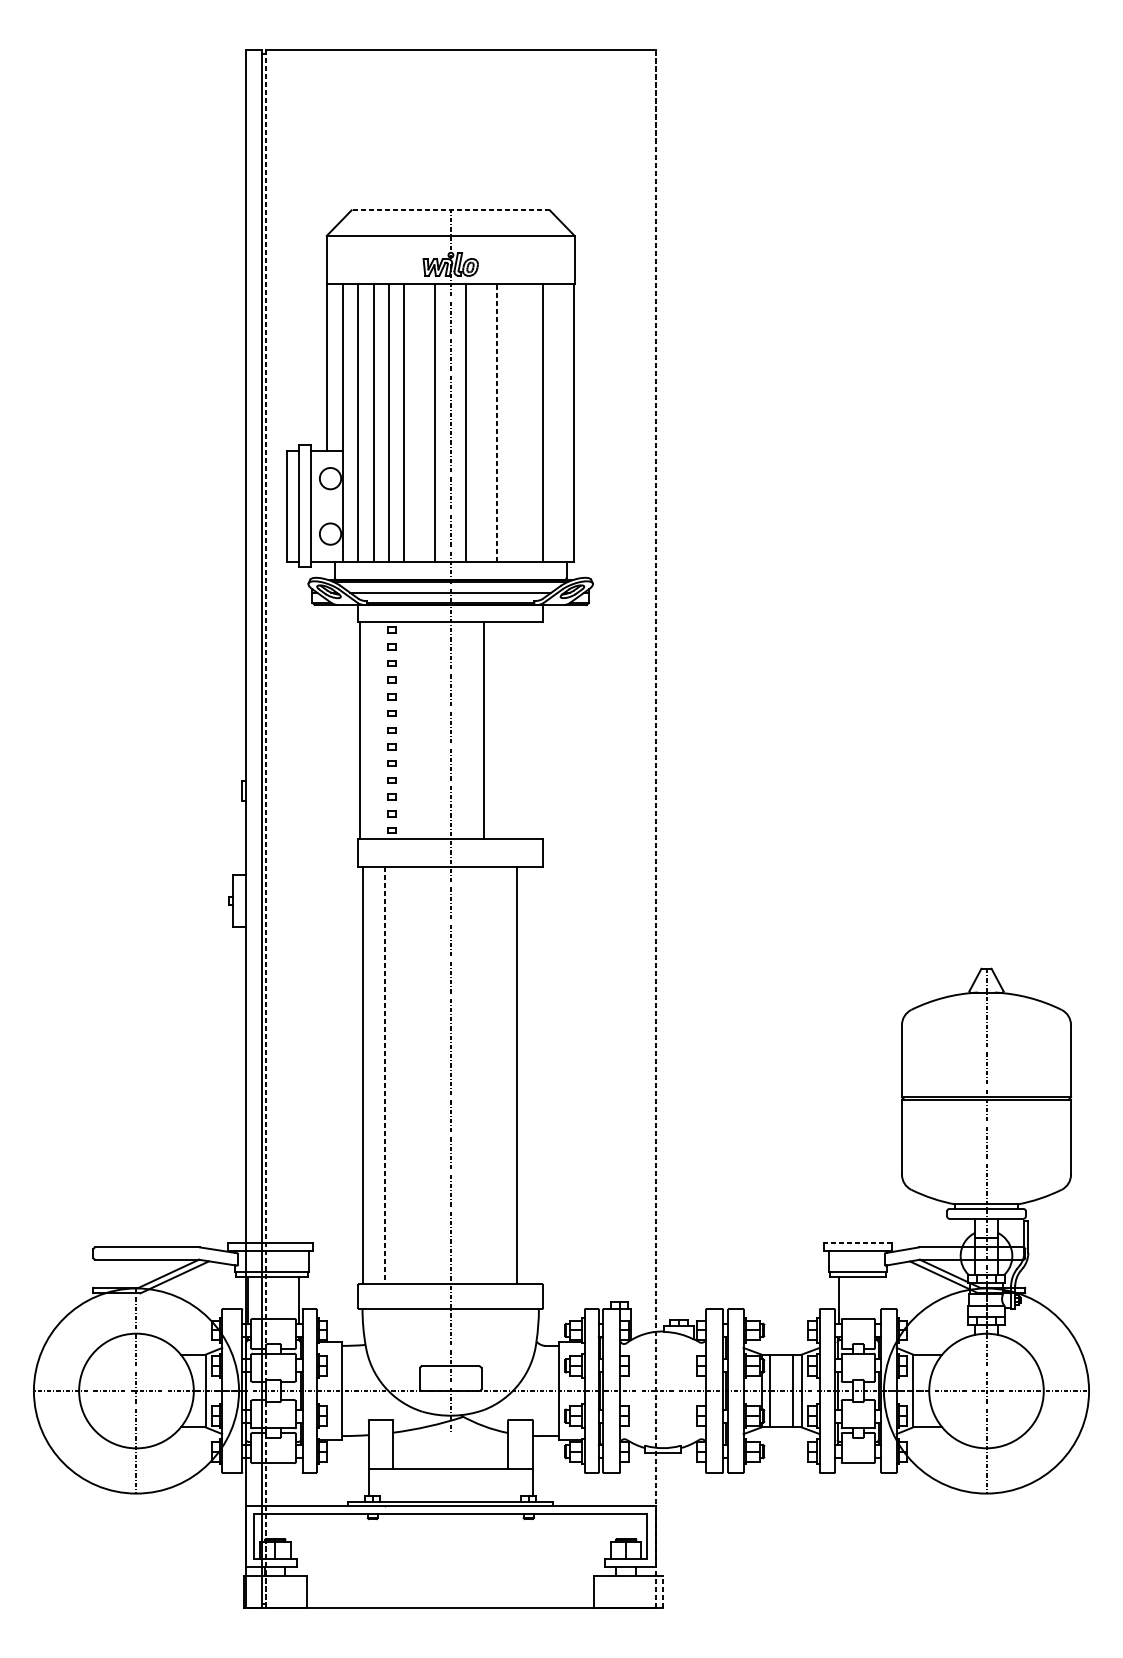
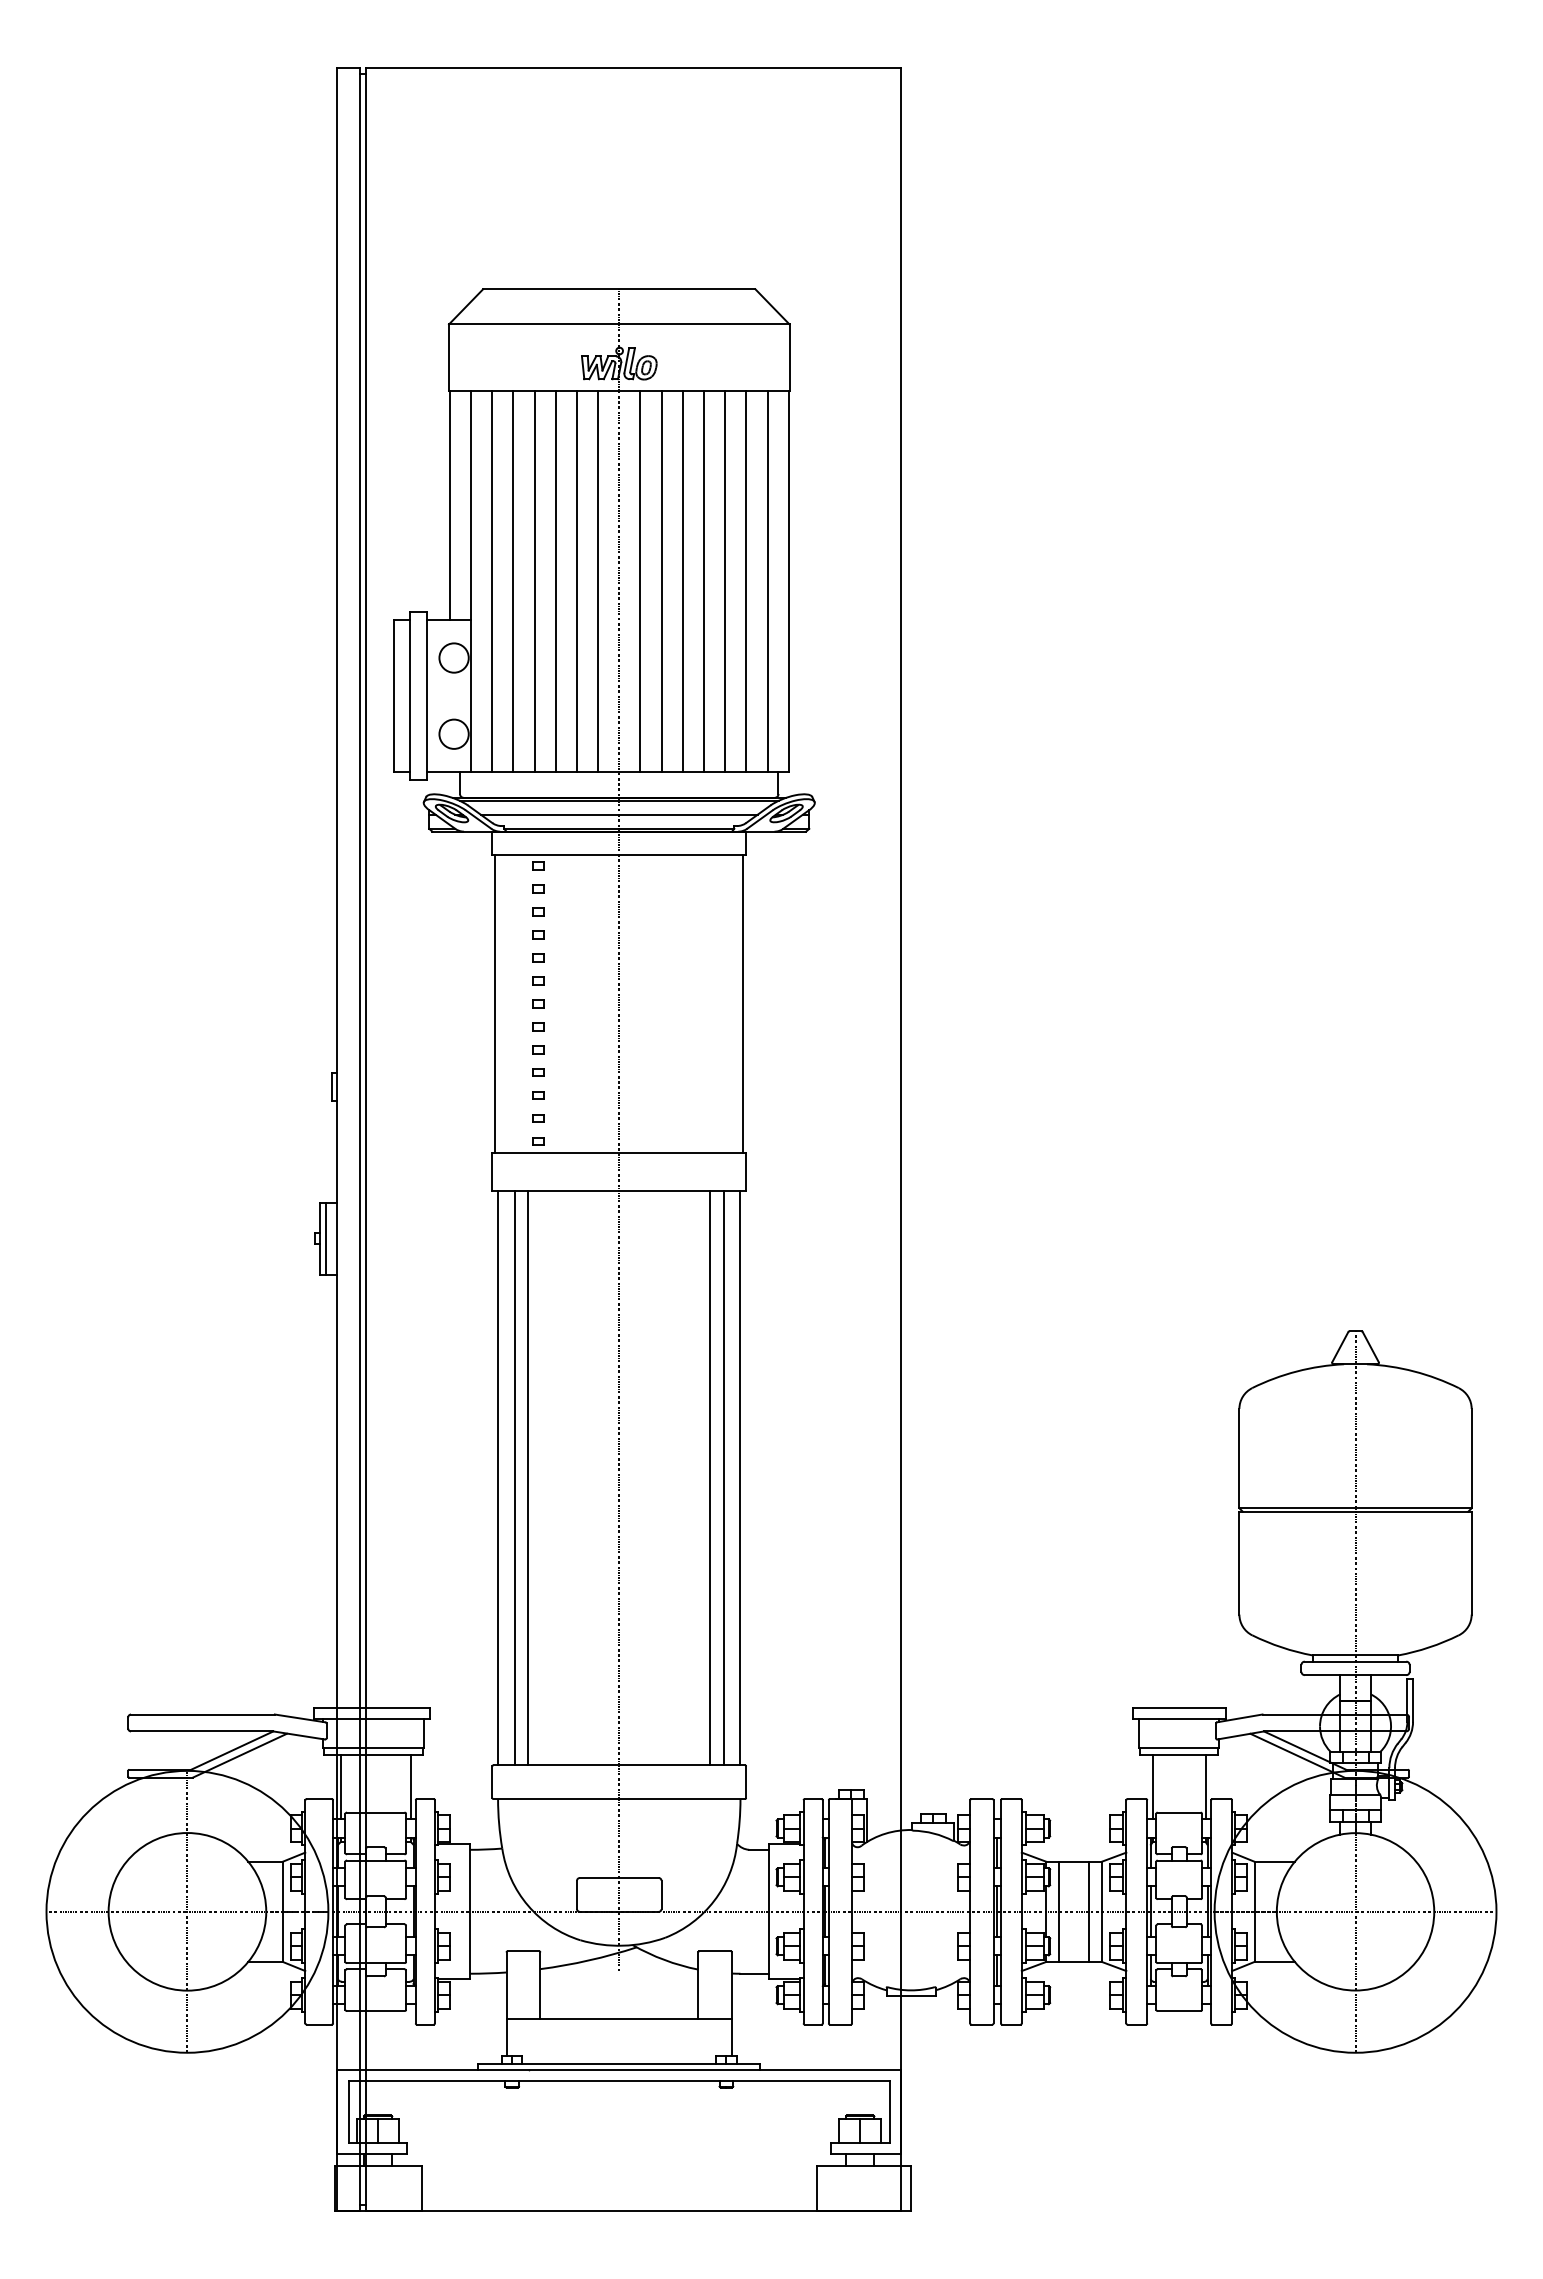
line: (450, 210) -> (618, 289), dashed -> solid
line: (419, 422) -> (576, 581), added
line: (481, 422) -> (661, 581), added
line: (496, 422) -> (682, 581), dashed -> solid
line: (512, 422) -> (704, 581), added
line: (528, 422) -> (725, 581), added
line: (558, 422) -> (767, 581), added
line: (484, 730) -> (743, 1003), moved
line: (266, 829) -> (365, 1139), dashed -> solid
line: (656, 829) -> (901, 1139), dashed -> solid
line: (237, 901) -> (326, 1238), added
line: (374, 1075) -> (514, 1478), added
line: (384, 1075) -> (528, 1478), dashed -> solid
line: (526, 1075) -> (723, 1478), added
line: (538, 1075) -> (740, 1478), added
line: (858, 1242) -> (1179, 1707), dashed -> solid
line: (877, 1300) -> (1205, 1787), added
line: (662, 1592) -> (910, 2188), dashed -> solid

